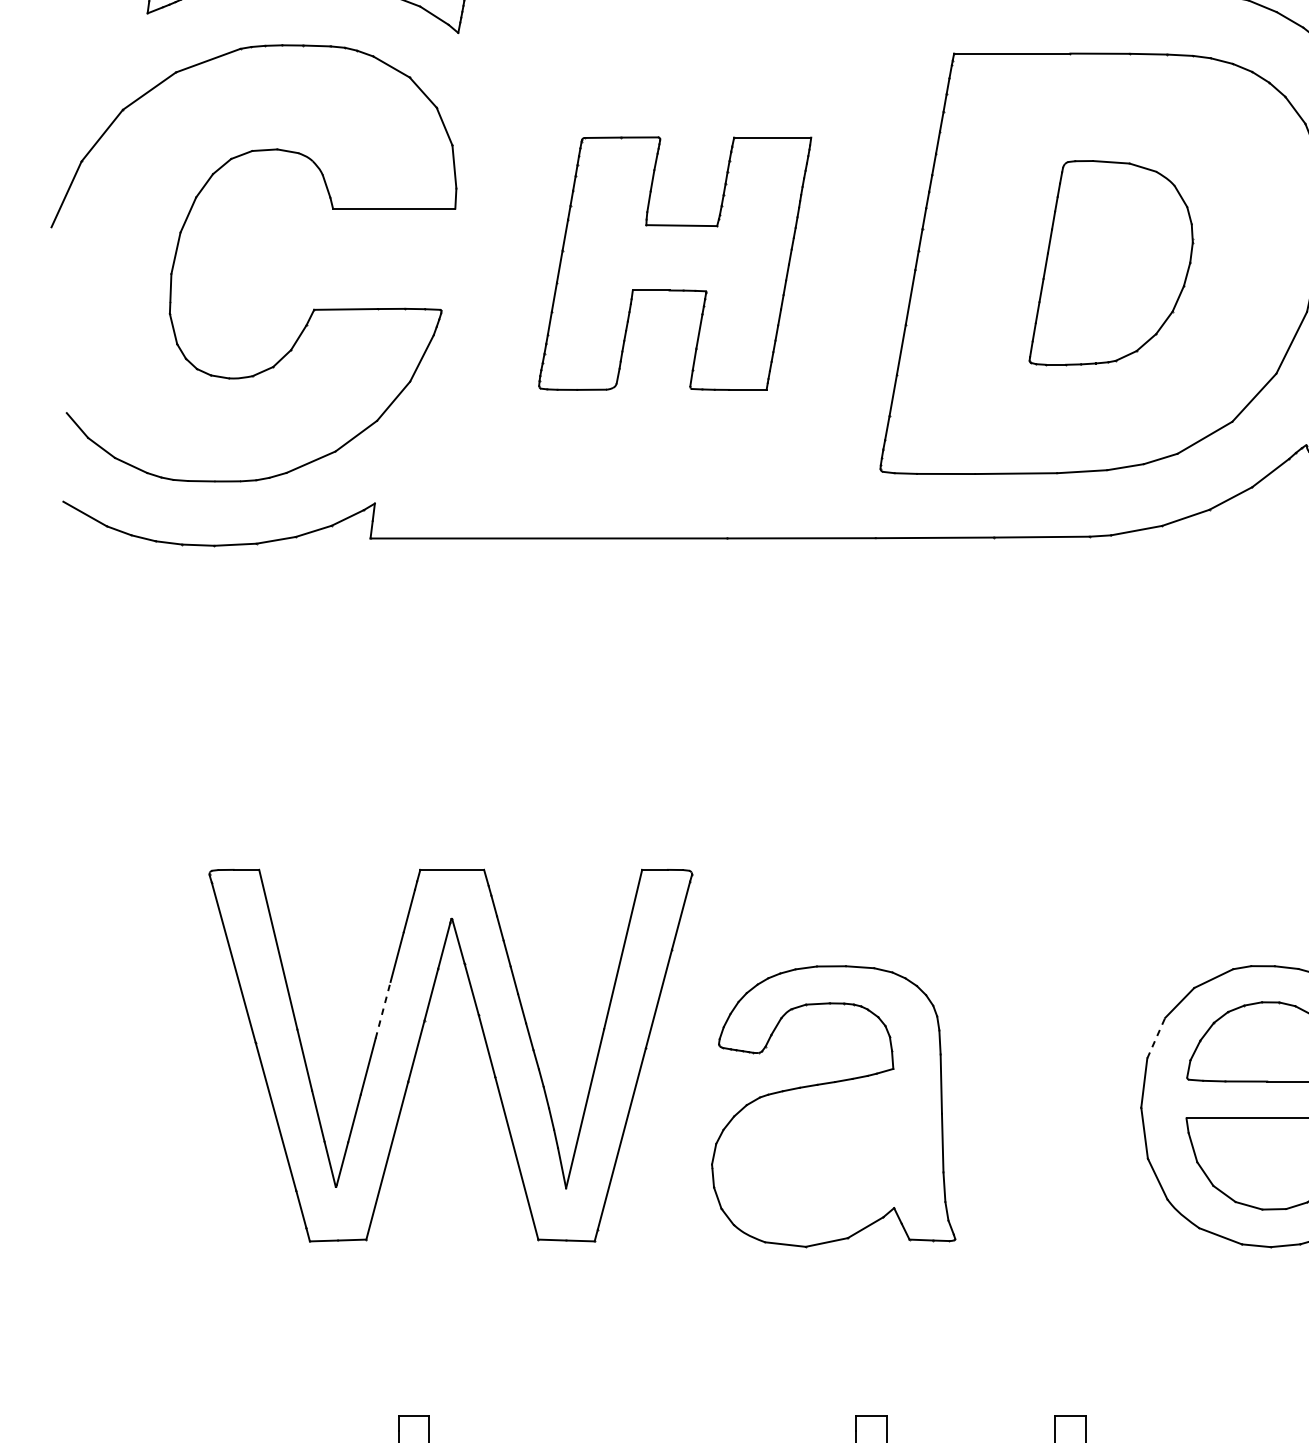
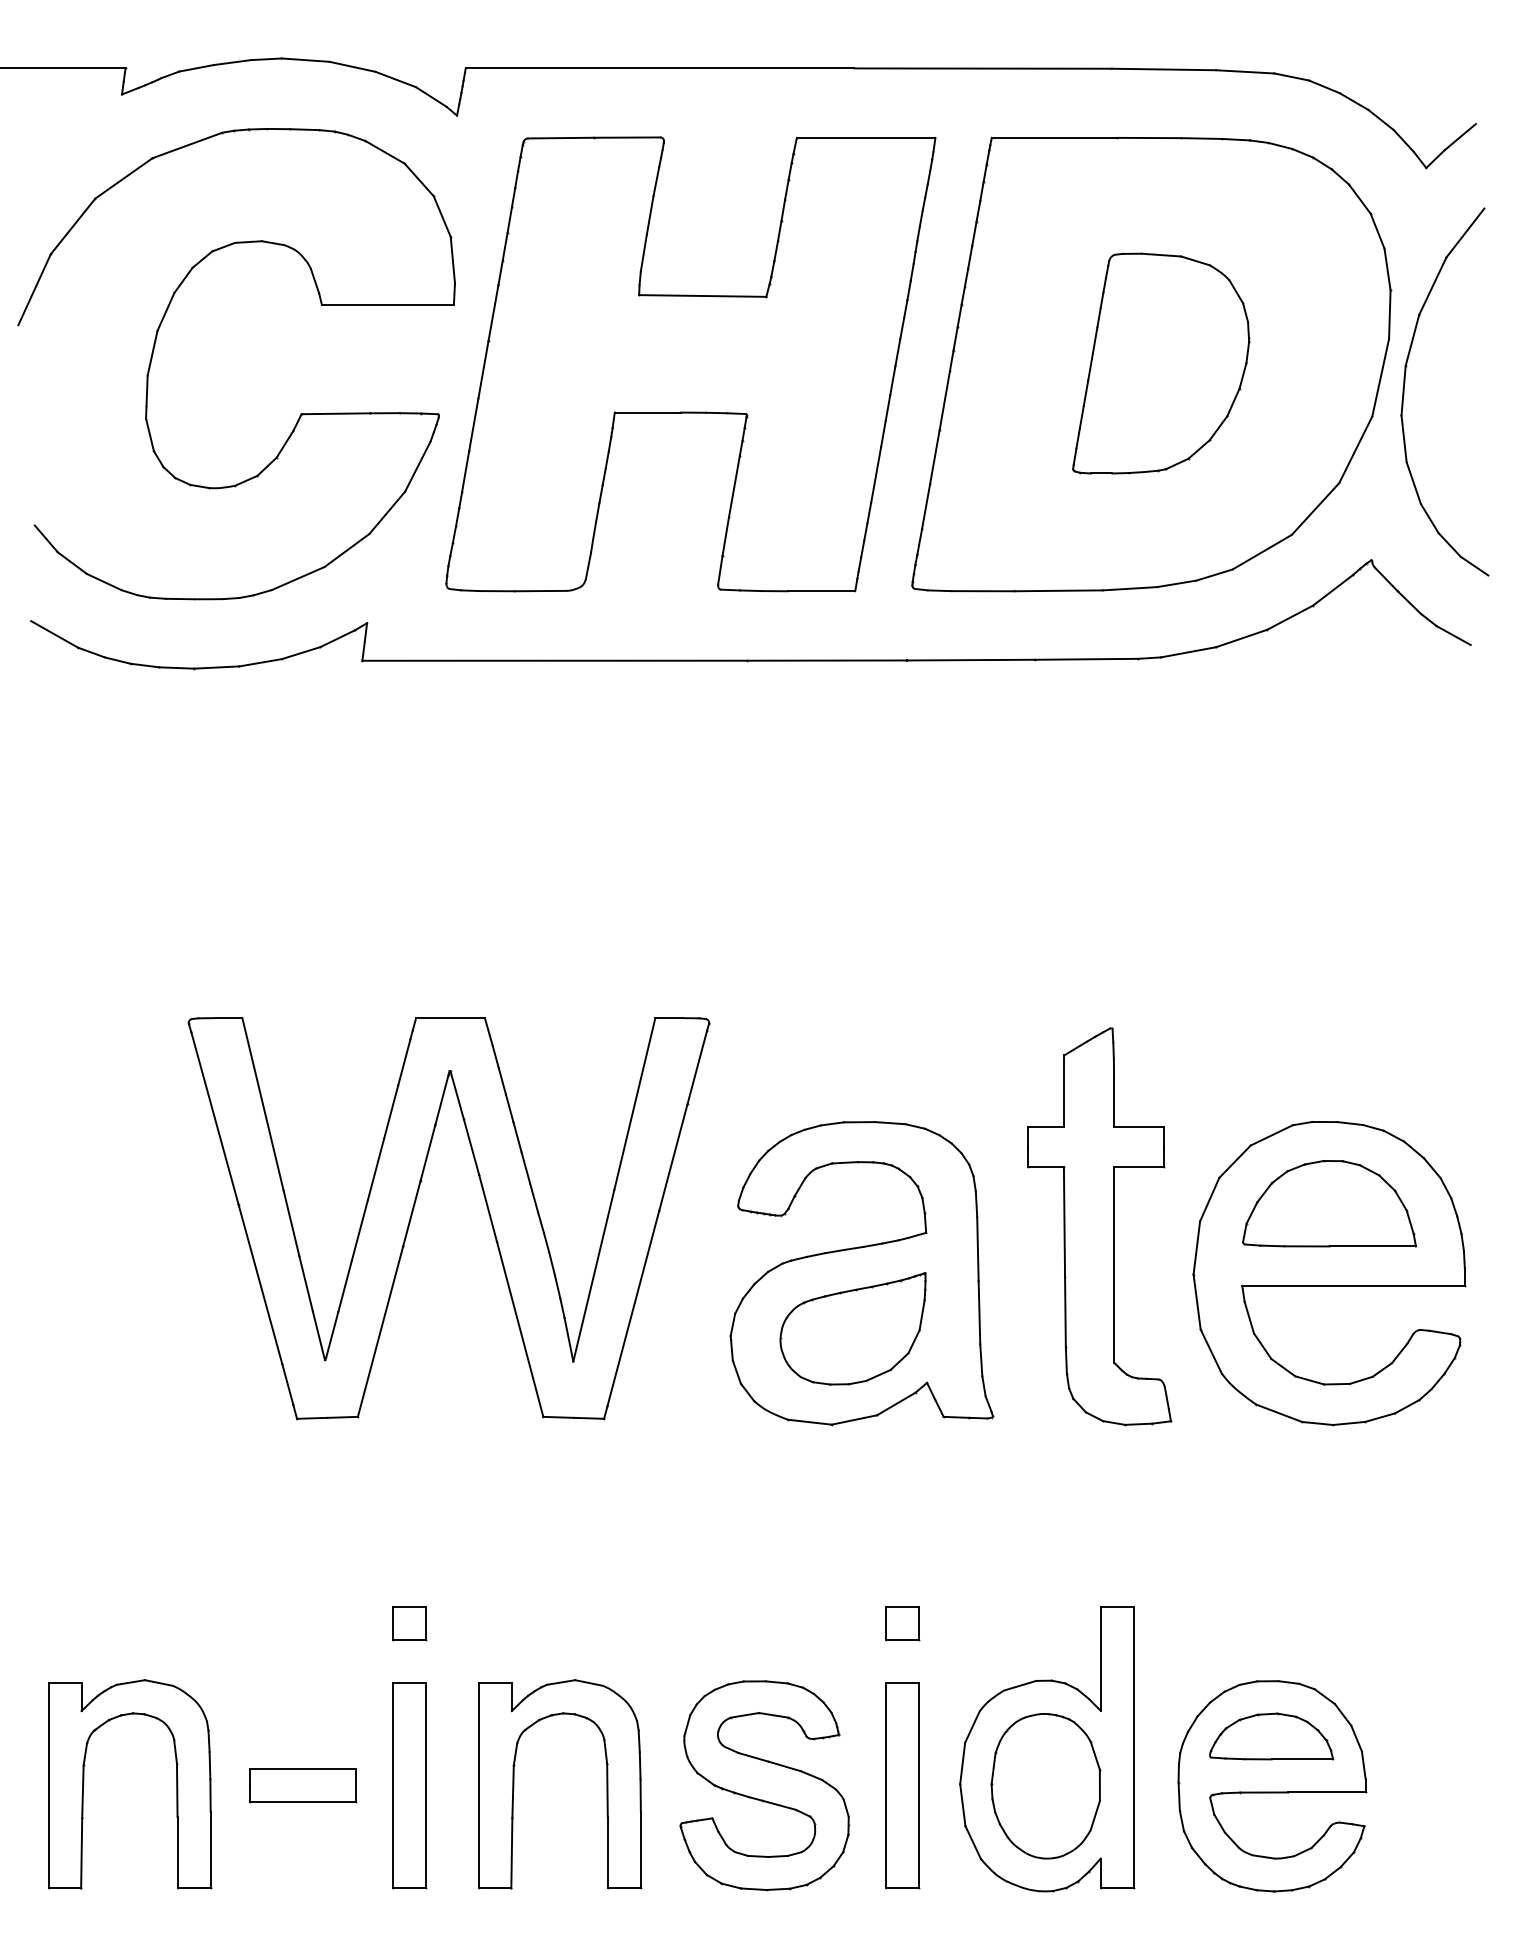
part: (674, 263) -> (690, 364), size x1.67
line: (382, 1010) -> (375, 1169), dashed -> solid
line: (1156, 1038) -> (1209, 1199), dashed -> solid
part: (1054, 1063) -> (1099, 1226), added
part: (825, 1157) -> (852, 1328), added

